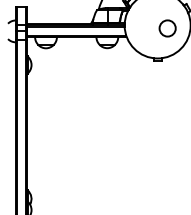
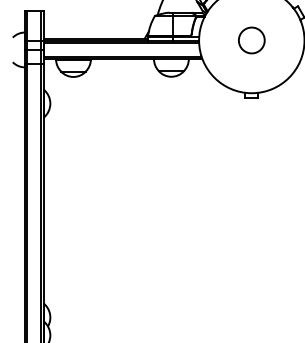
circle: (167, 28) -> (251, 40), moved

